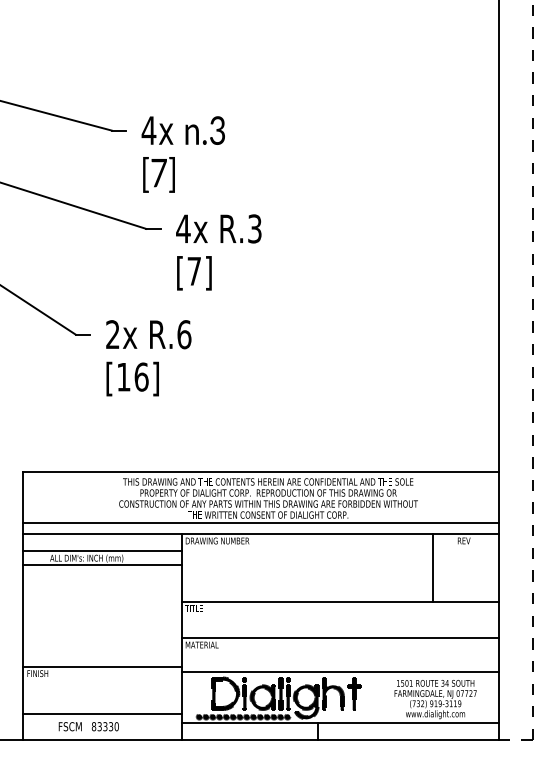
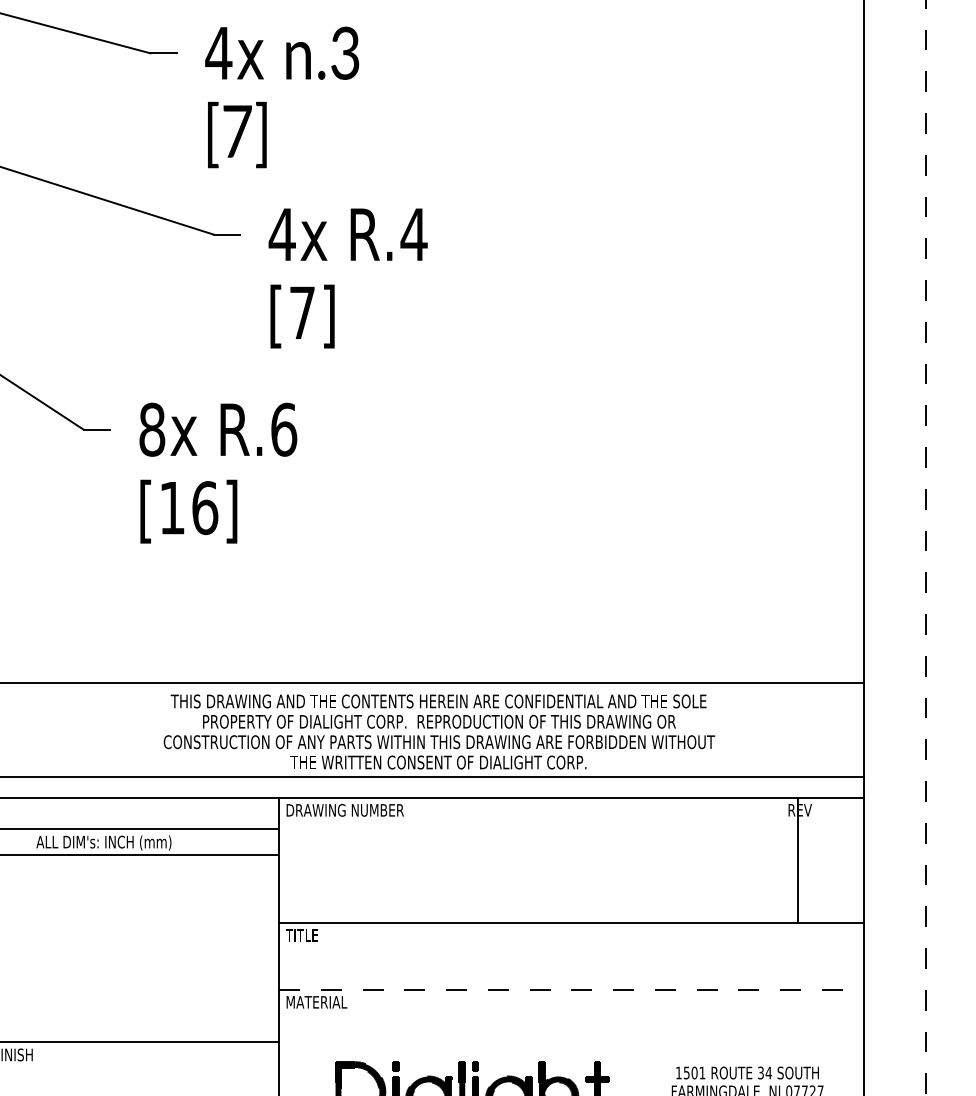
text: (254, 228) -> (413, 233), R.3 -> R.4
text: (112, 334) -> (151, 429), 2x -> 8x
line: (432, 568) -> (797, 861), moved
line: (340, 638) -> (572, 990), solid -> dashed
line: (339, 672) -> (570, 1052), removed

